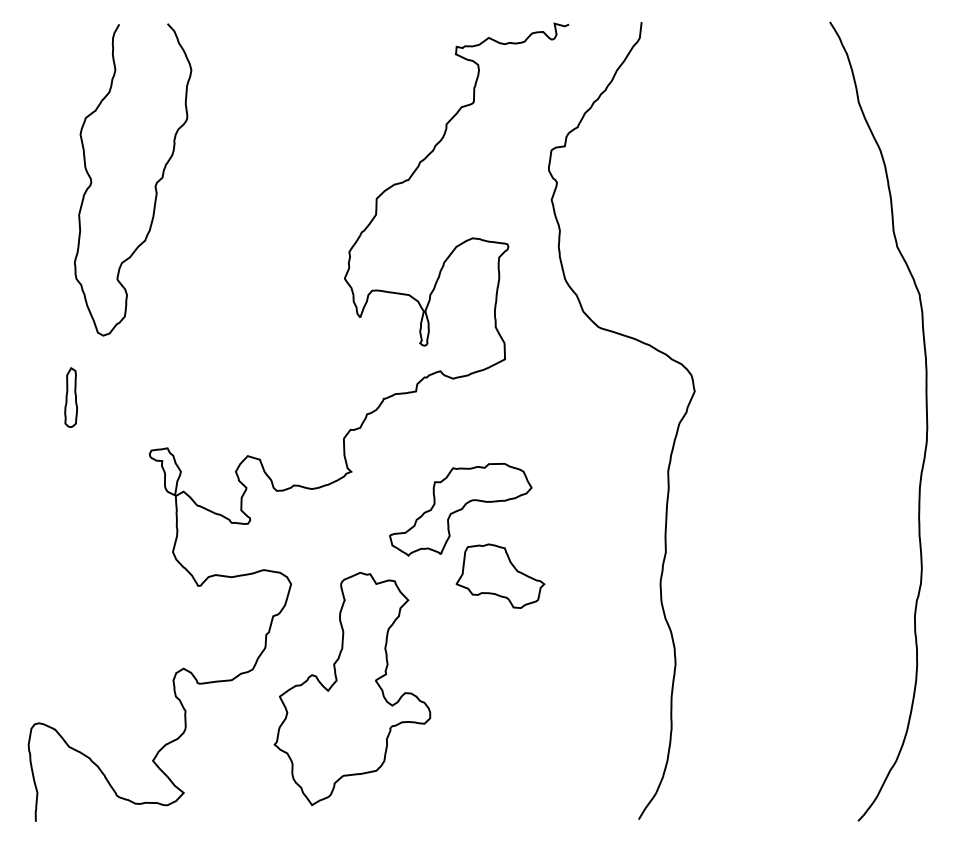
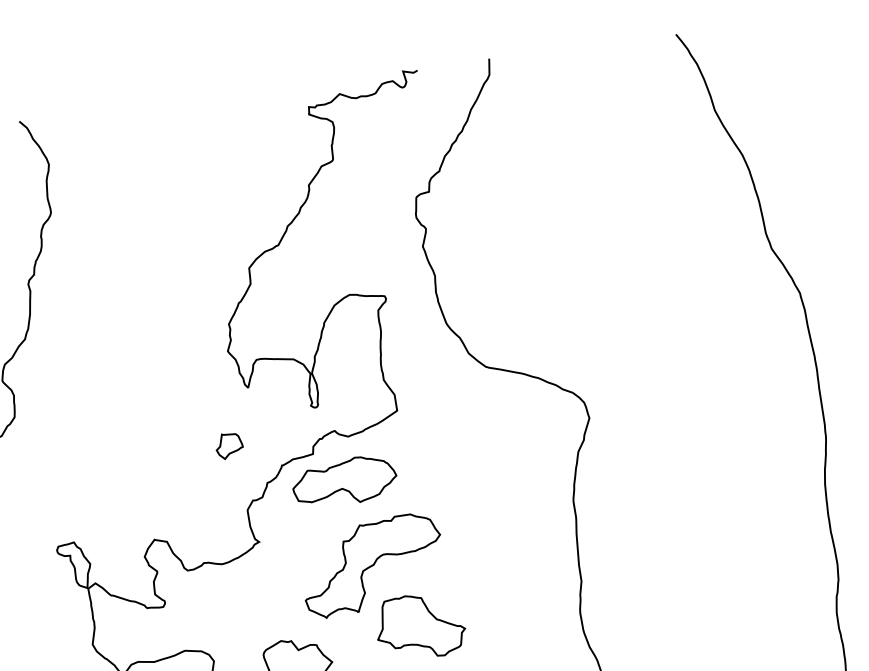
part: (334, 372) -> (229, 445), added
part: (443, 422) -> (344, 481), added

